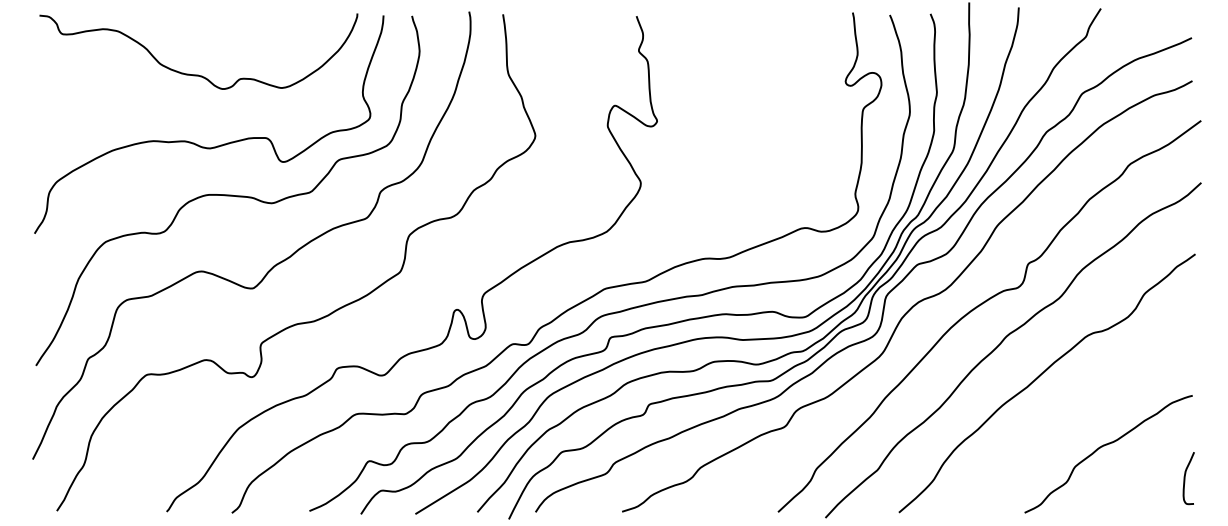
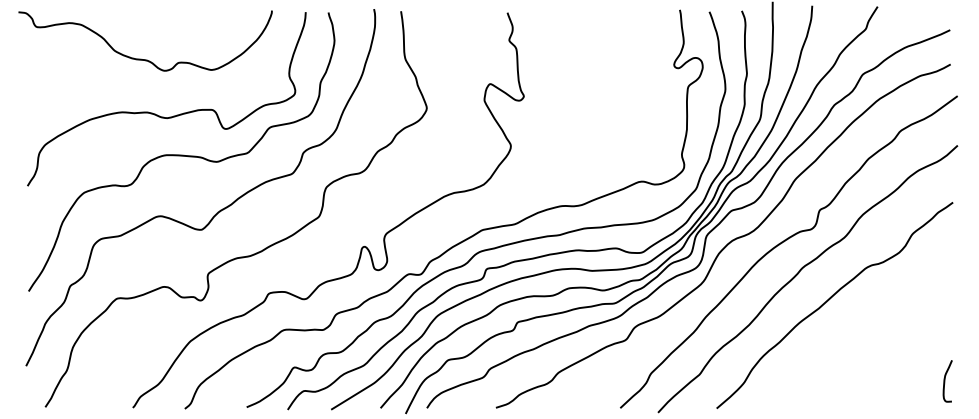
curve: (193, 73) -> (141, 58), moved
curve: (1106, 446) -> (882, 355), removed

